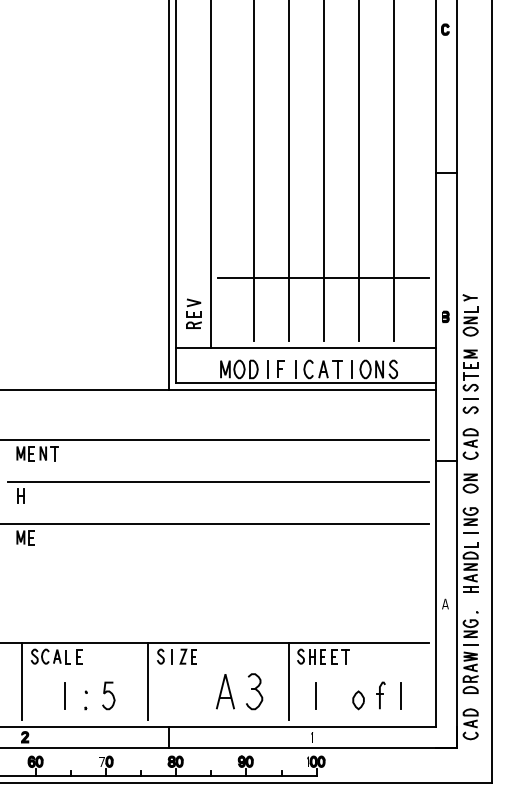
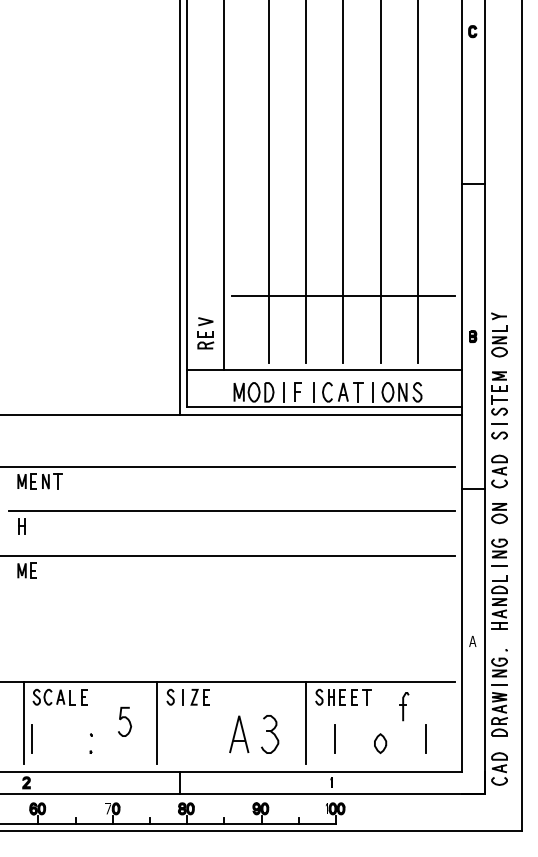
curve: (110, 693) -> (126, 719), moved
line: (64, 695) -> (31, 738), moved
part: (380, 695) -> (403, 706), moved

